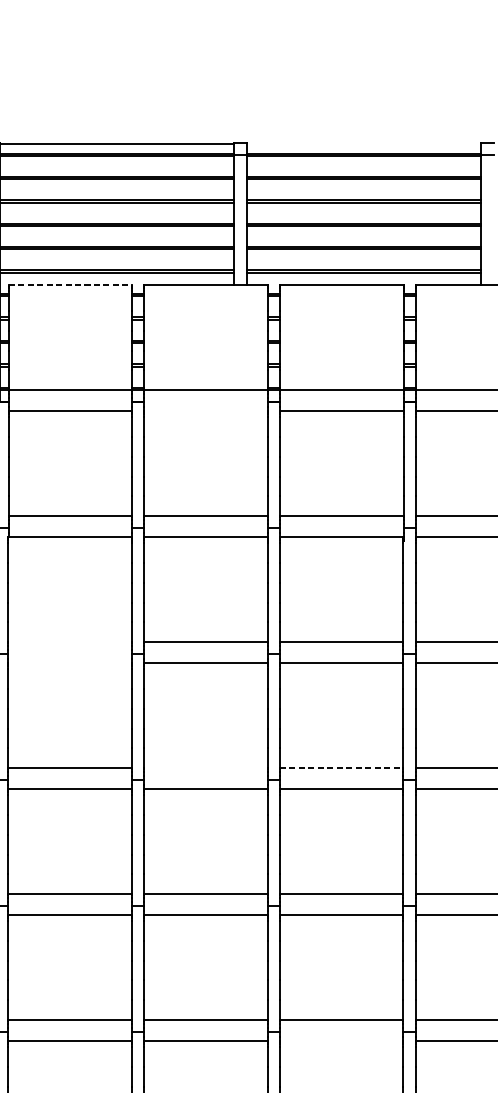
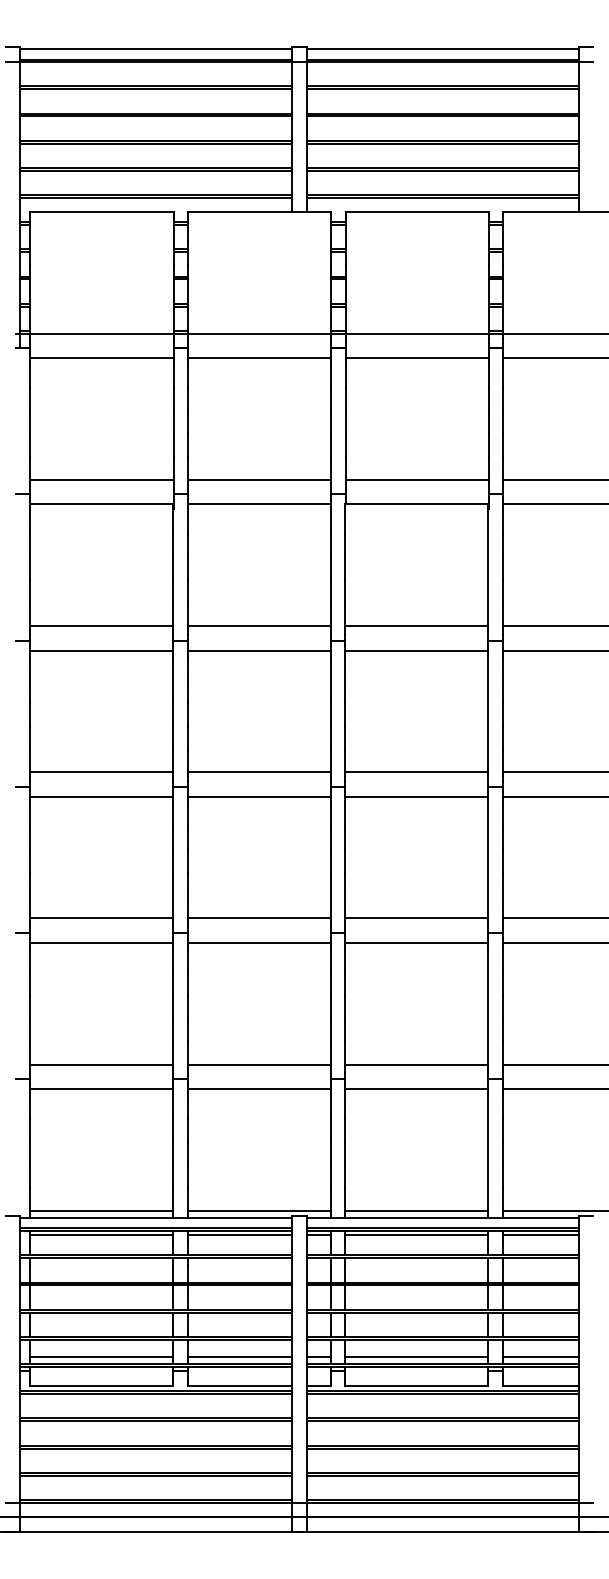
line: (363, 144) -> (442, 48), added
line: (70, 285) -> (102, 212), dashed -> solid
line: (206, 411) -> (259, 358), added
line: (69, 642) -> (101, 626), added
line: (69, 662) -> (101, 650), added
line: (205, 768) -> (258, 772), added
line: (341, 768) -> (416, 772), dashed -> solid
line: (341, 1040) -> (416, 1088), added

